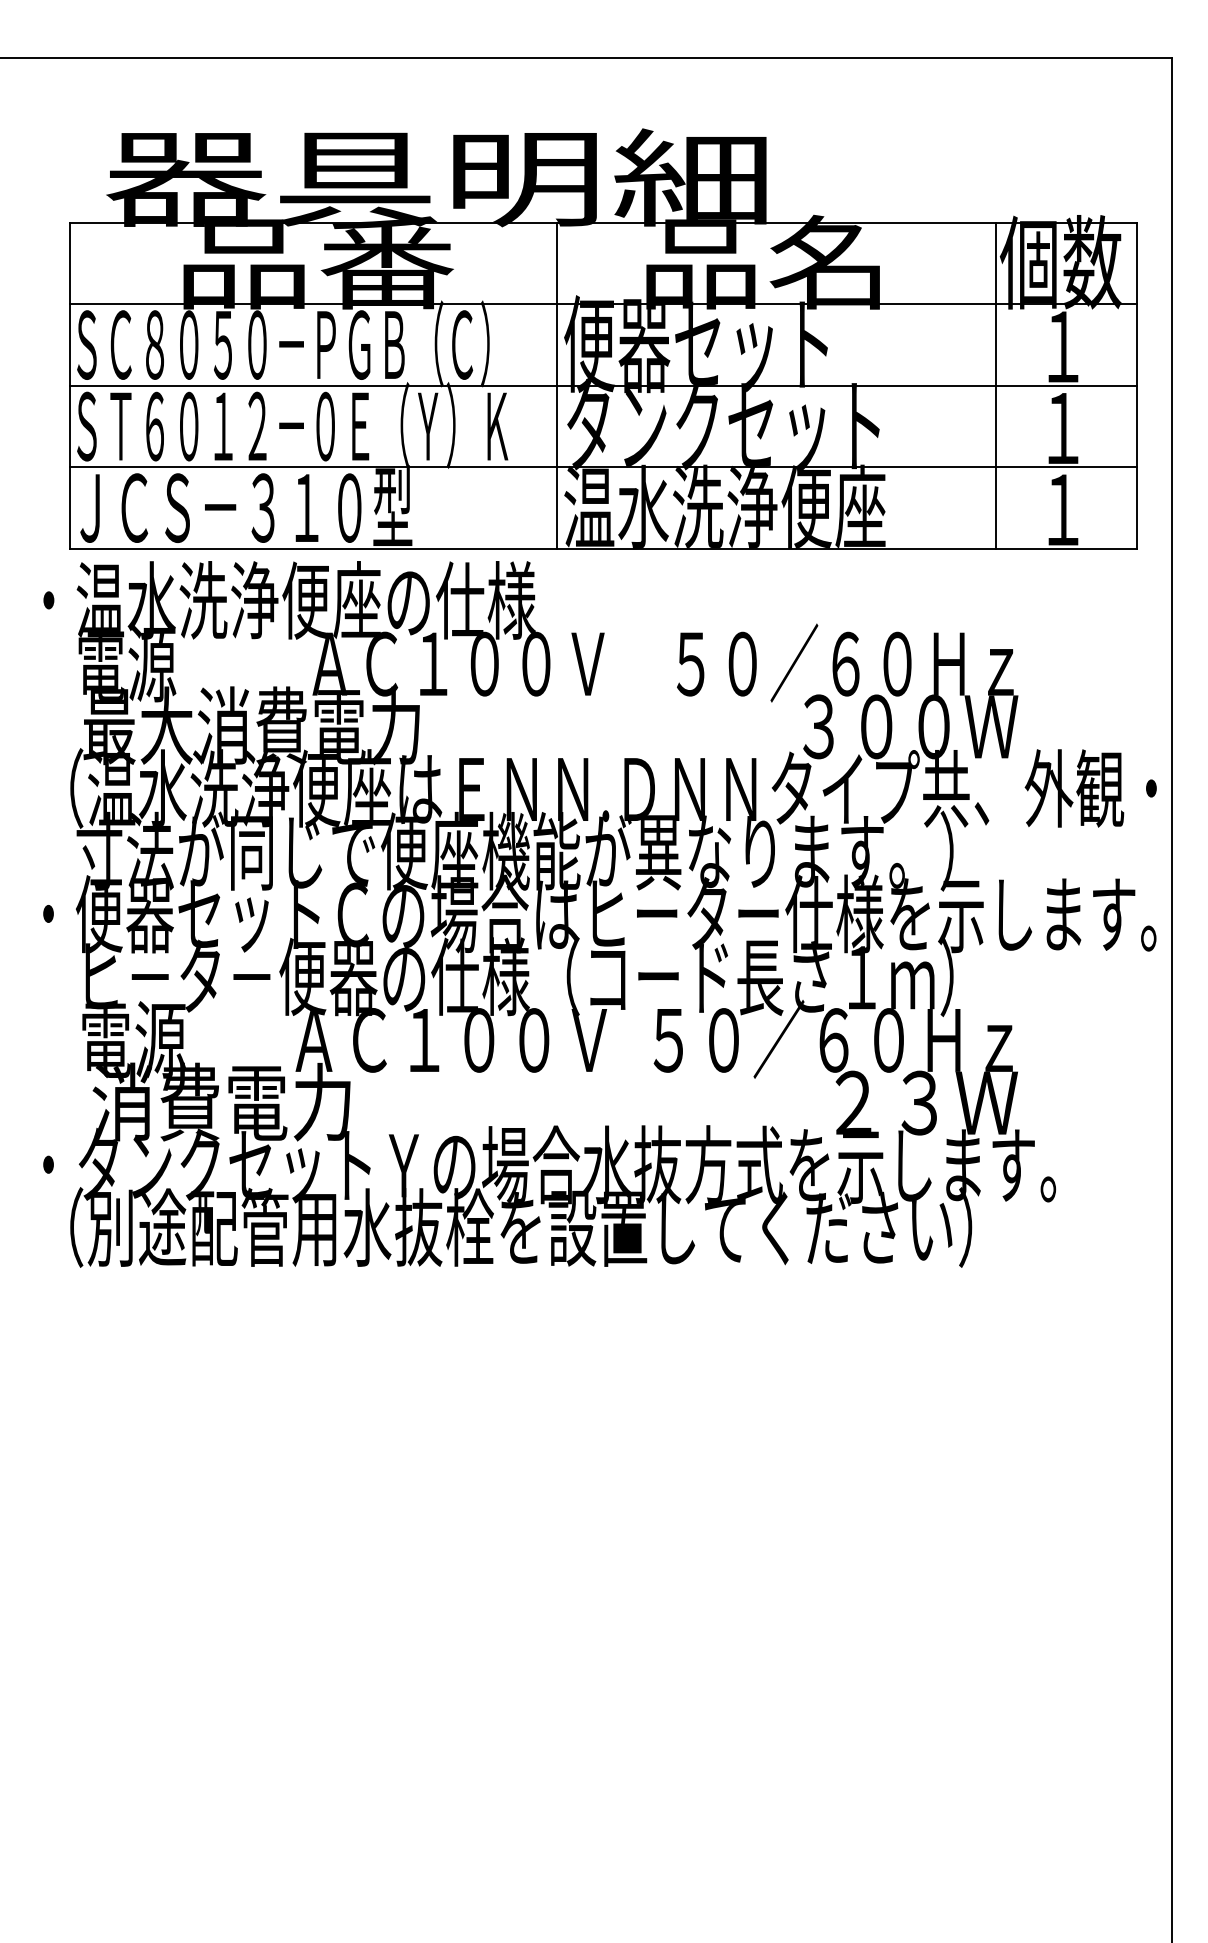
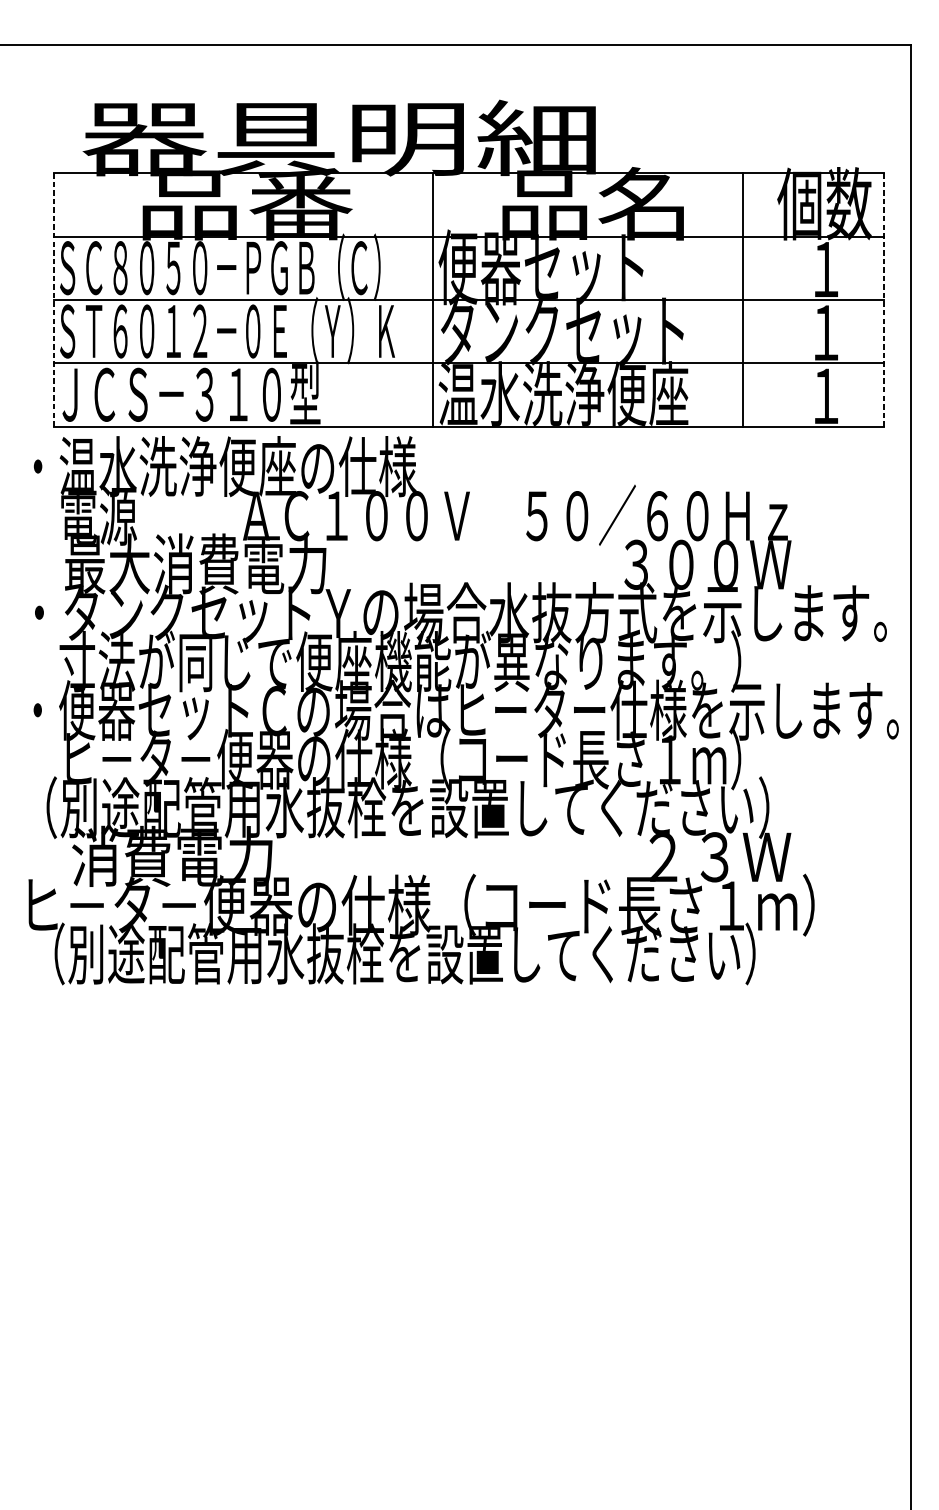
line: (996, 385) -> (743, 299), moved
line: (1137, 385) -> (884, 299), solid -> dashed
line: (69, 386) -> (54, 300), solid -> dashed
text: (600, 788) -> (466, 612), （温水洗浄便座はＥＮＮ.ＤＮＮタイプ共、外観・ -> ・タンクセットＹの場合水抜方式を示します。
text: (536, 1038) -> (417, 807), 電源        ＡＣ１００Ｖ  ５０／６０Ｈｚ -> （別途配管用水抜栓を設置してください）
text: (546, 1164) -> (424, 904), ・タンクセットＹの場合水抜方式を示します。 -> ヒ－タ－便器の仕様（コード長さ１ｍ）

